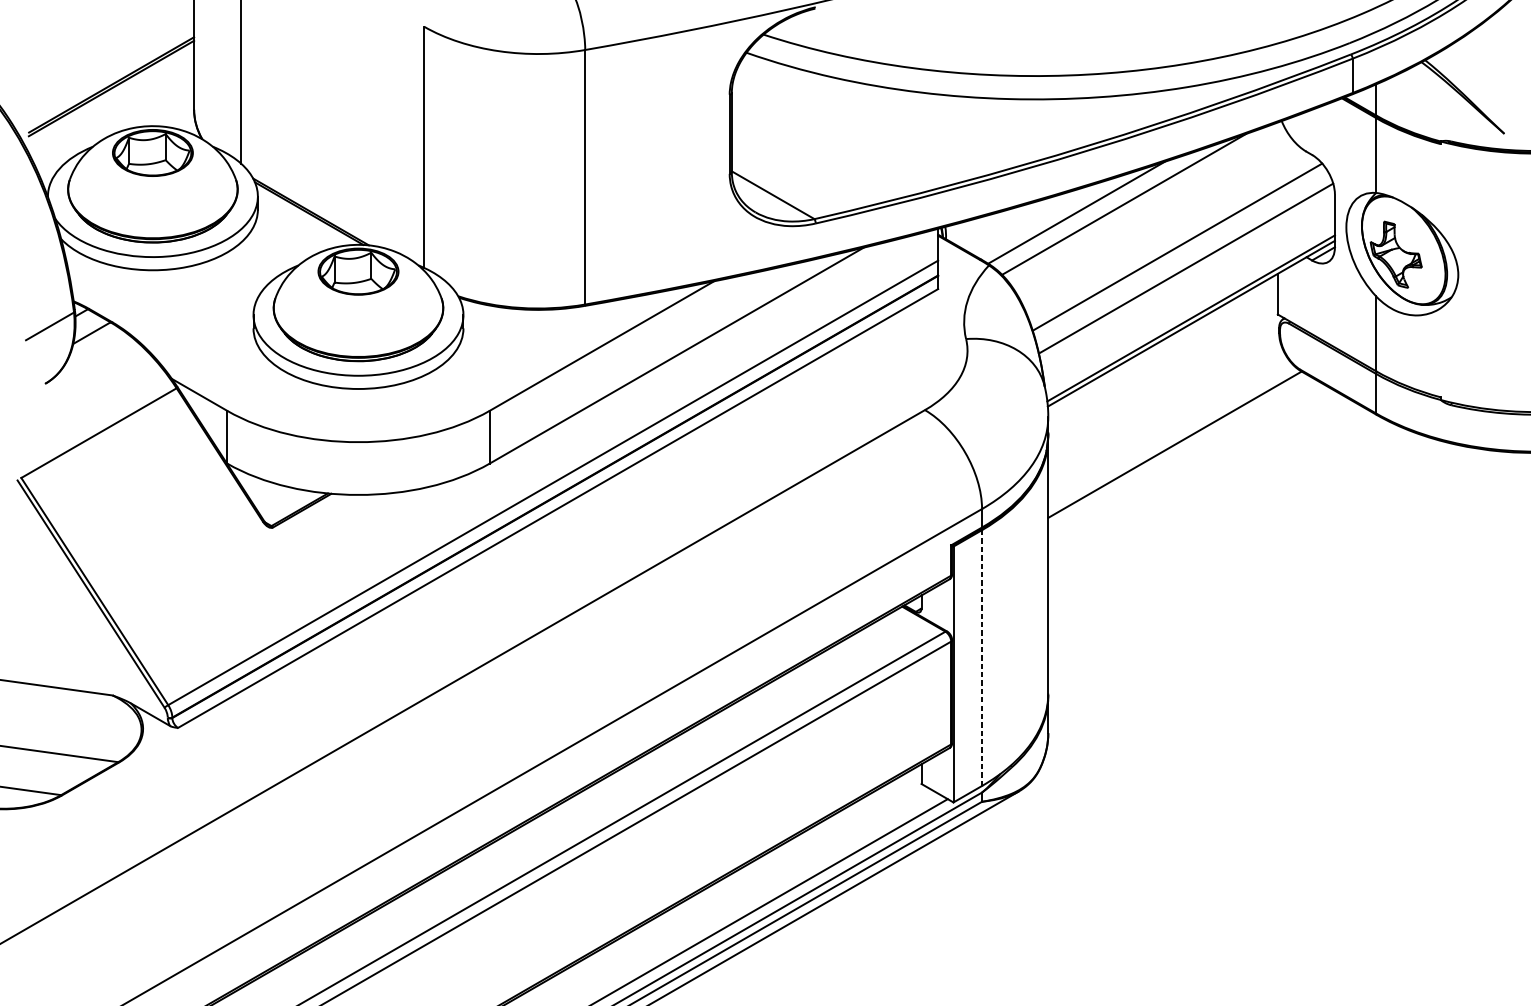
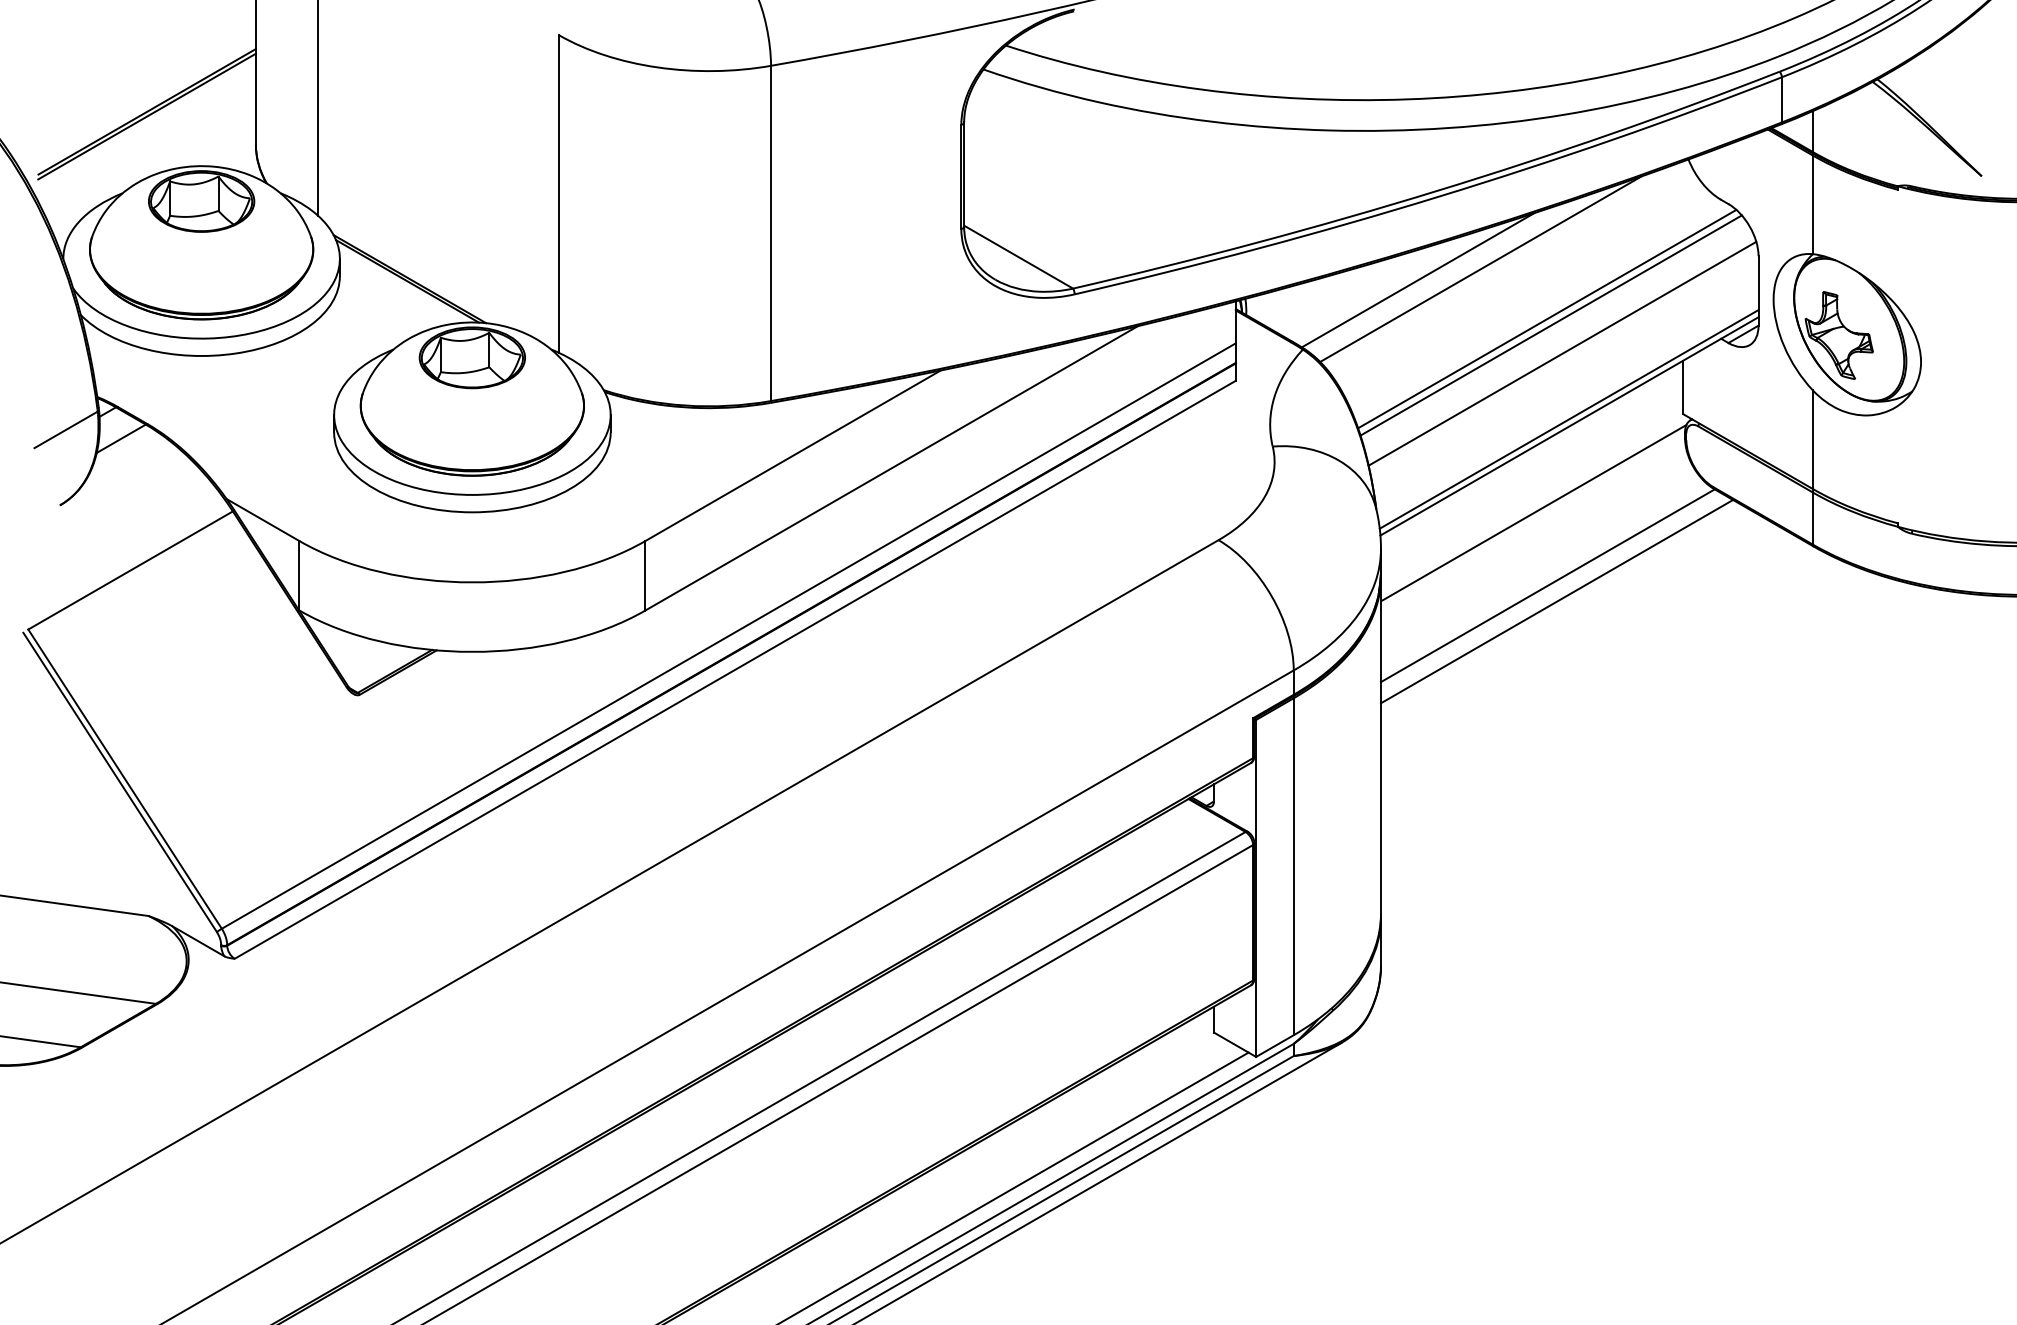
line: (1174, 241) -> (1547, 318), added
line: (1164, 389) -> (1533, 513), added
line: (1181, 456) -> (1556, 601), added
line: (981, 658) -> (1293, 867), dashed -> solid

